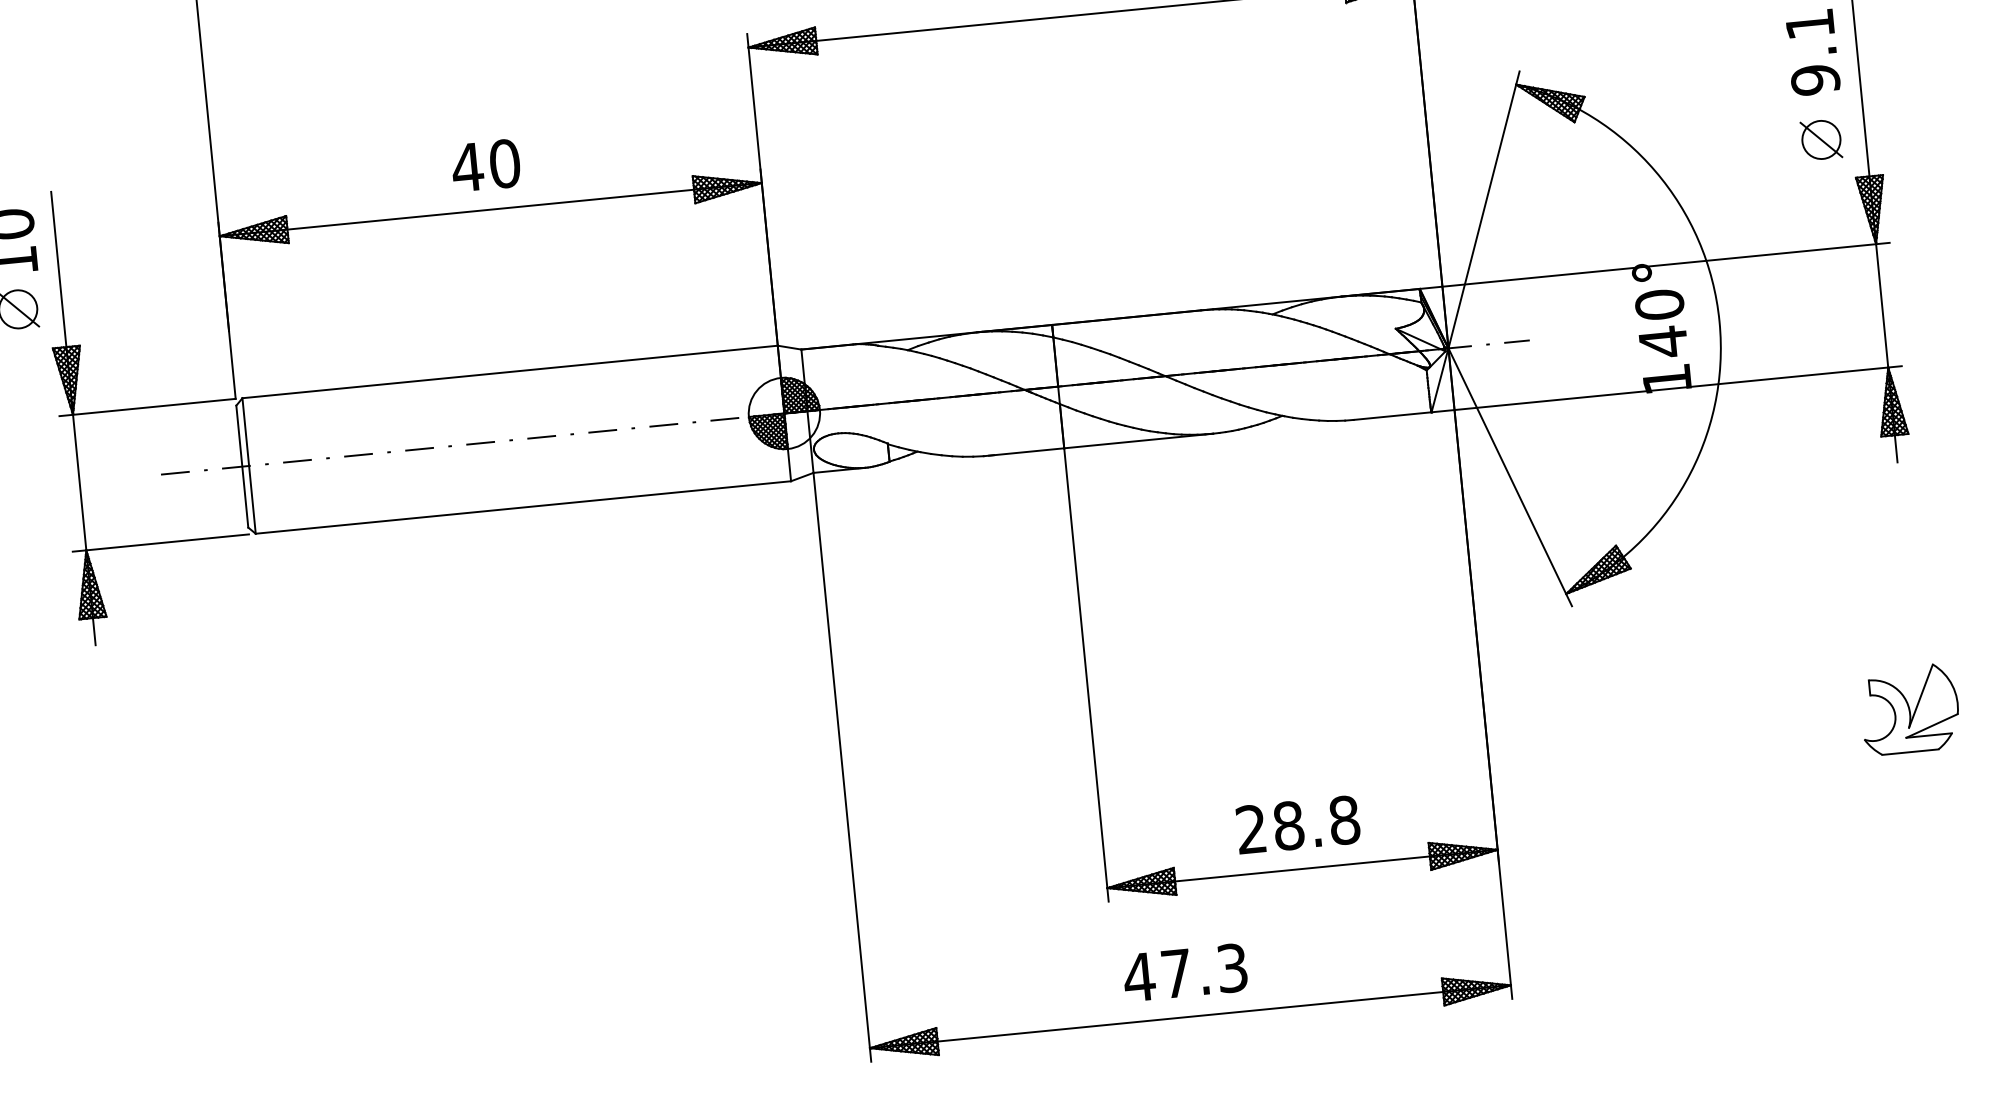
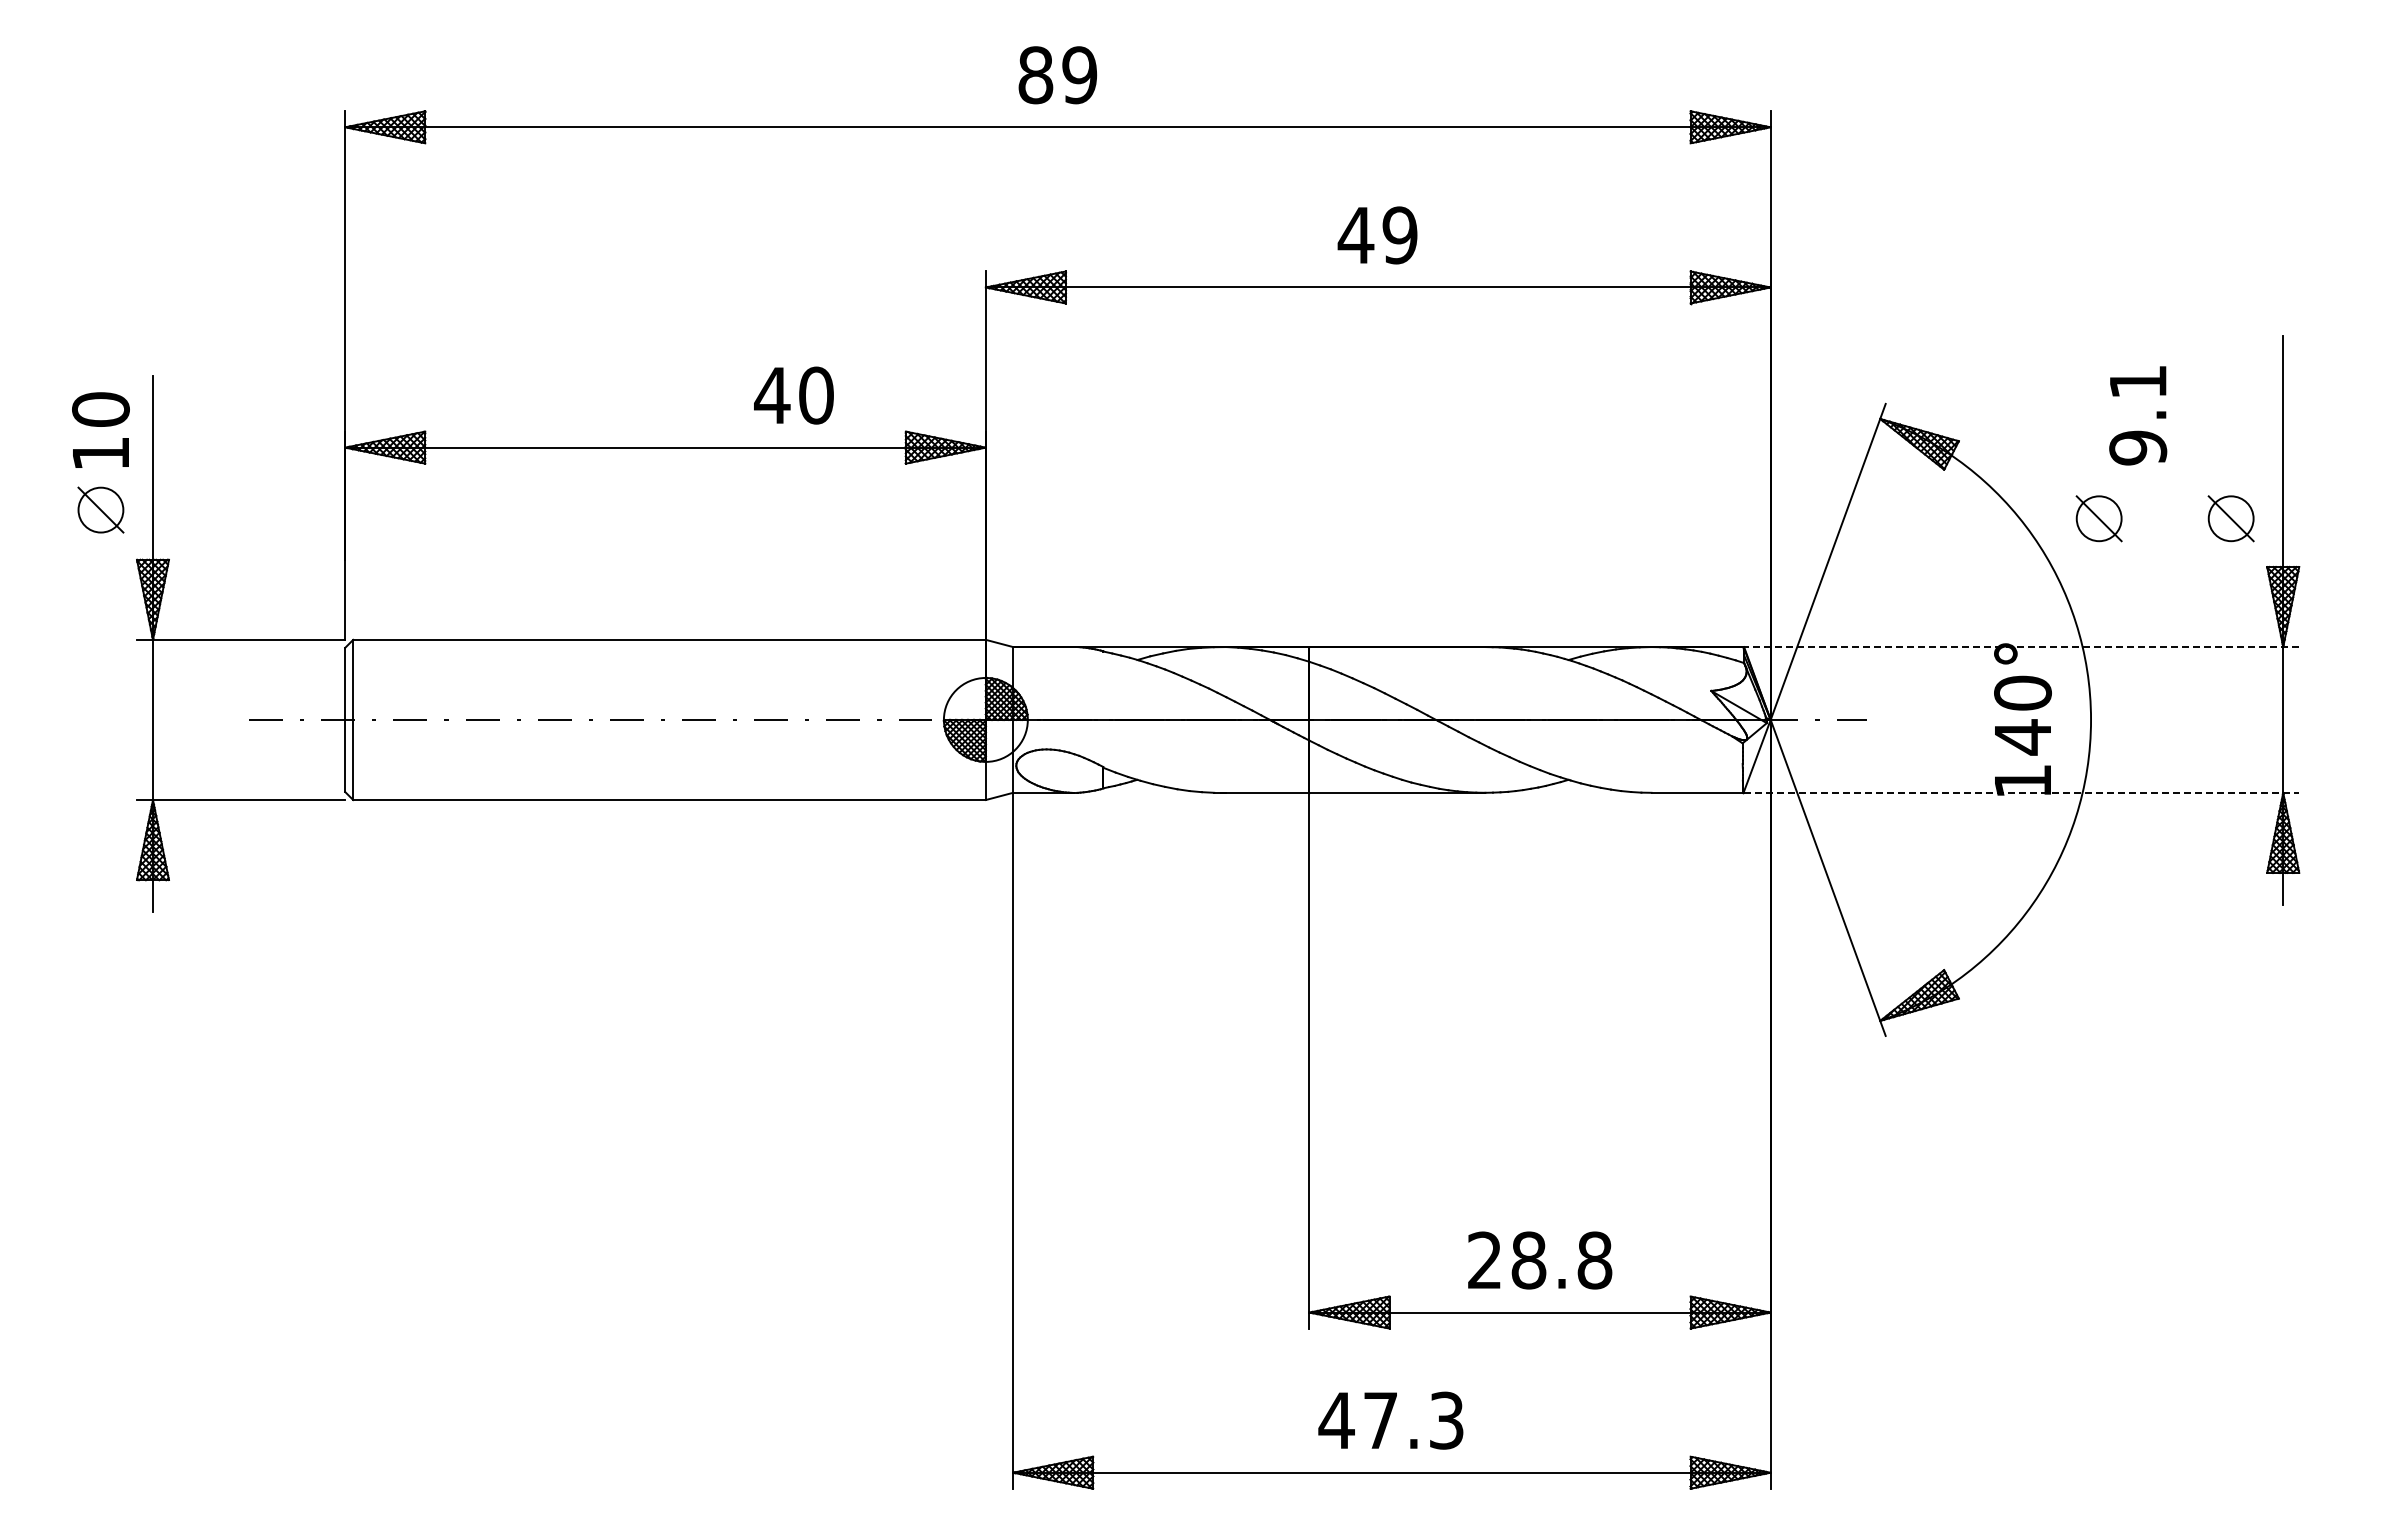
text: (1813, 52) -> (2138, 415), moved
part: (1709, 150) -> (2098, 518), added
text: (485, 165) -> (793, 395), moved
line: (1654, 266) -> (2021, 647), solid -> dashed
line: (1666, 388) -> (2021, 792), solid -> dashed
part: (1910, 709) -> (2269, 1195), removed

